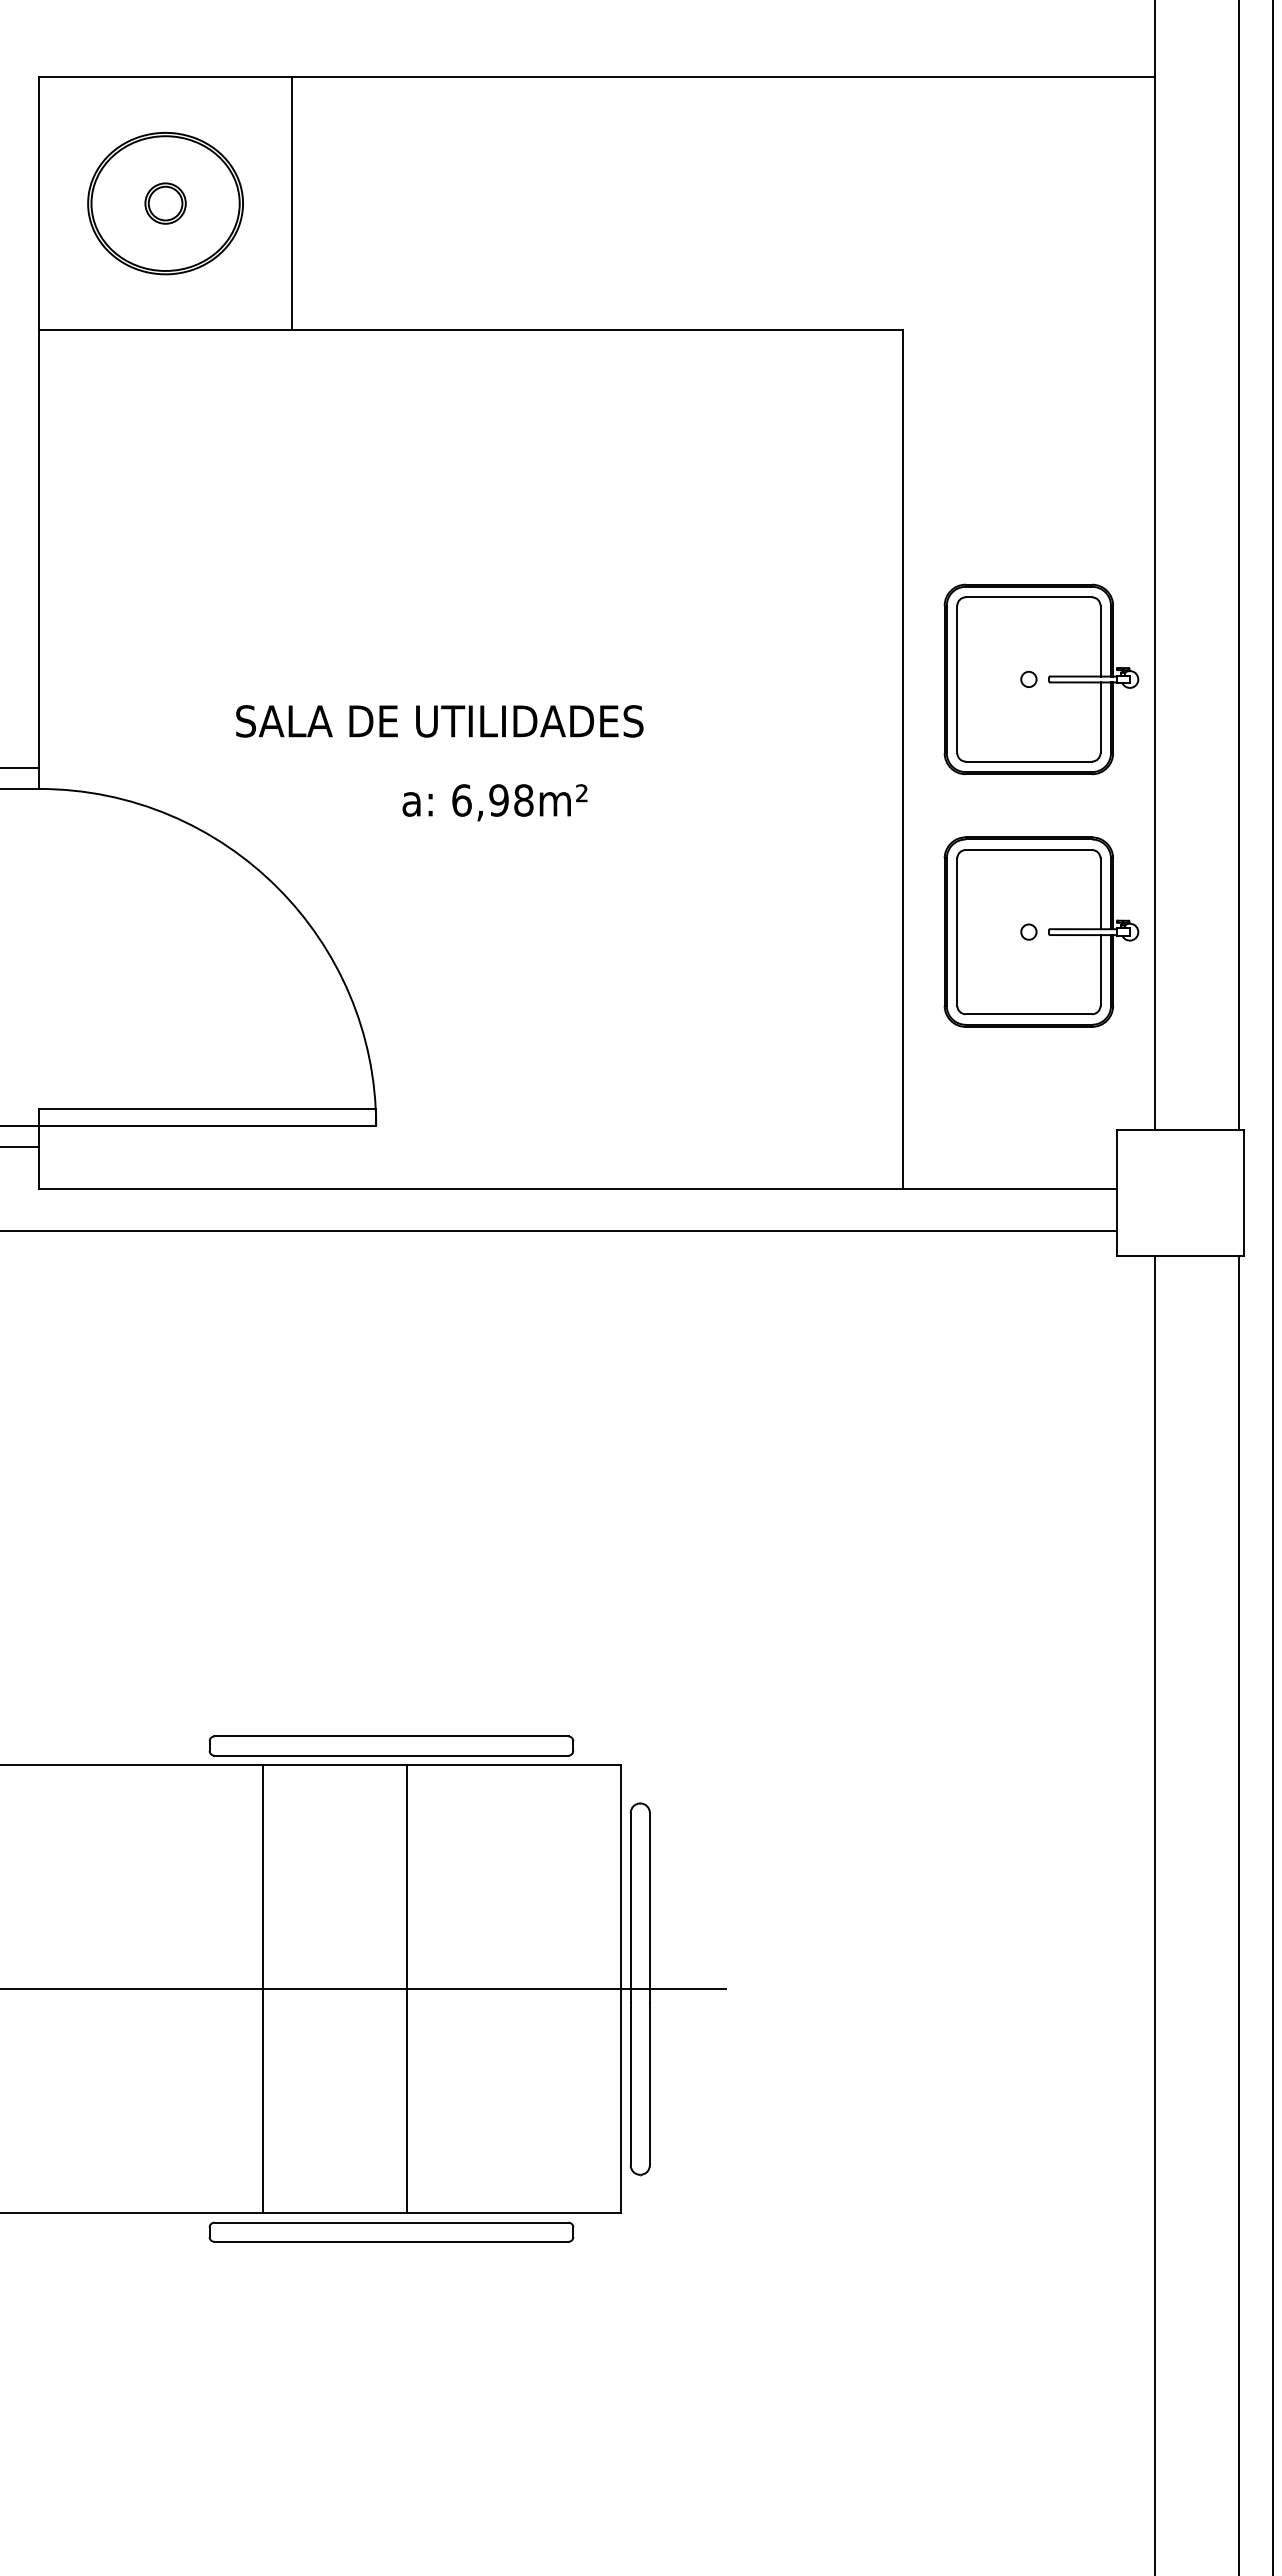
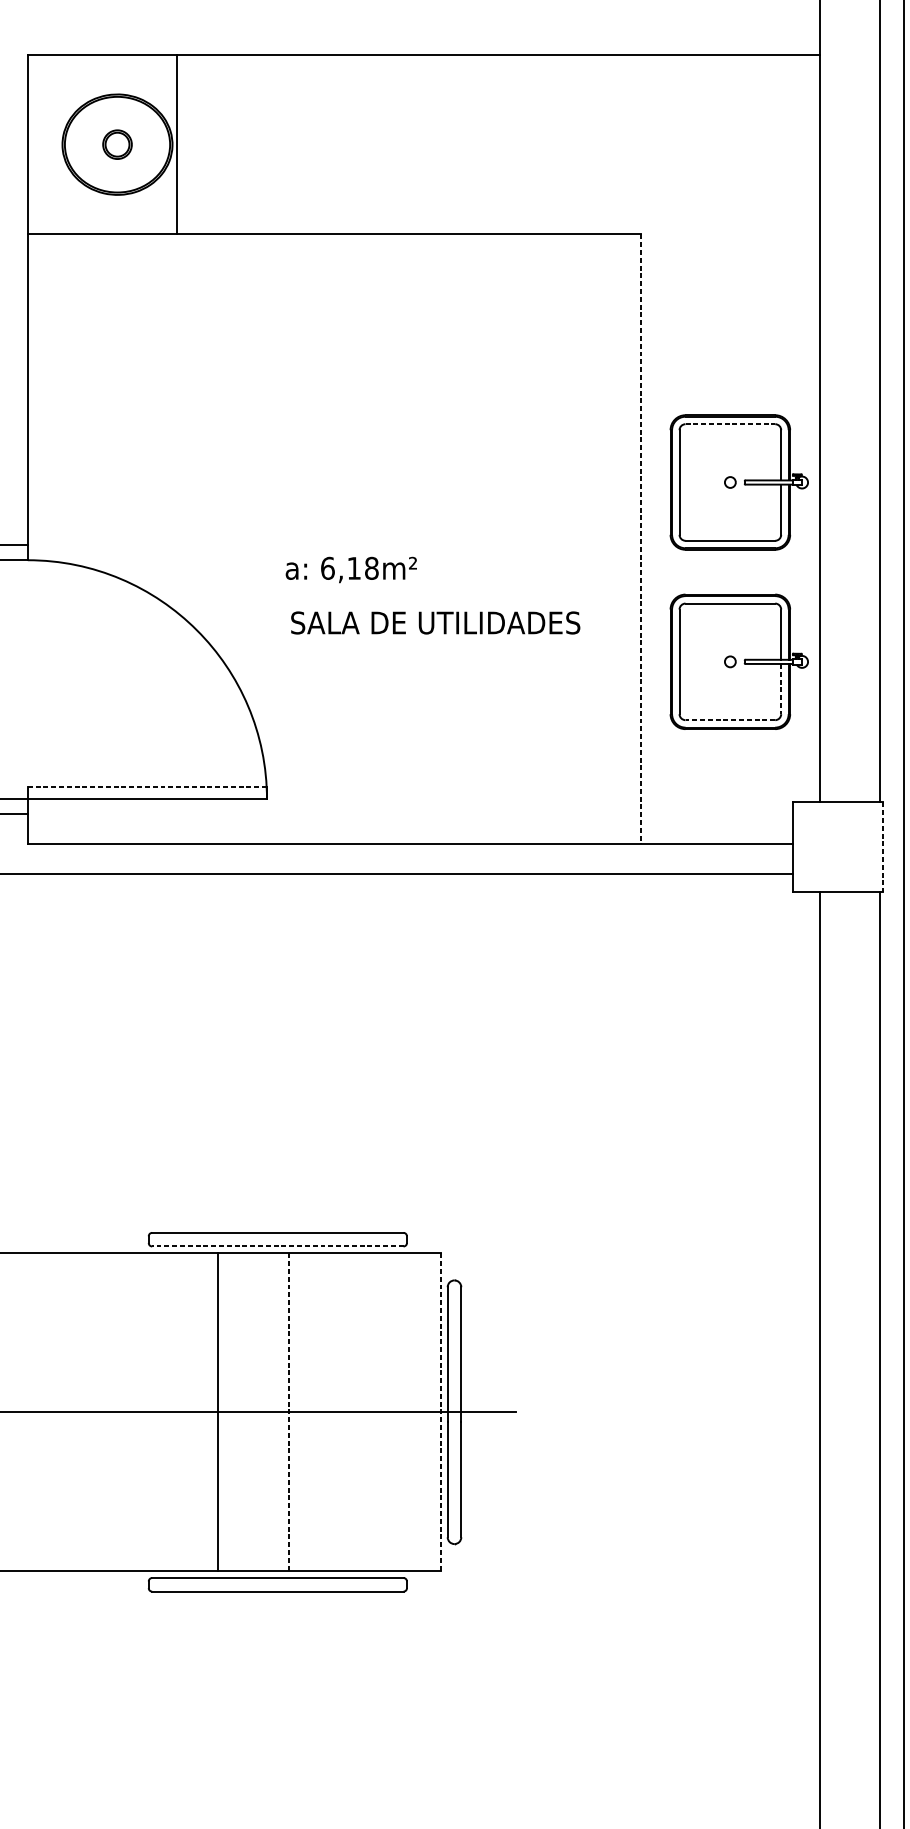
line: (291, 203) -> (176, 144), moved
line: (1029, 597) -> (730, 424), solid -> dashed
text: (439, 721) -> (435, 623), moved
line: (902, 759) -> (640, 539), solid -> dashed
text: (498, 800) -> (353, 568), 6,98m² -> 6,18m²
line: (1100, 970) -> (781, 689), solid -> dashed
line: (1028, 1014) -> (730, 720), solid -> dashed
line: (207, 1109) -> (147, 787), solid -> dashed
line: (1243, 1193) -> (882, 847), solid -> dashed
line: (390, 1755) -> (277, 1246), solid -> dashed
line: (262, 1989) -> (217, 1412), moved
line: (406, 1989) -> (288, 1412), solid -> dashed
line: (621, 1989) -> (441, 1412), solid -> dashed

